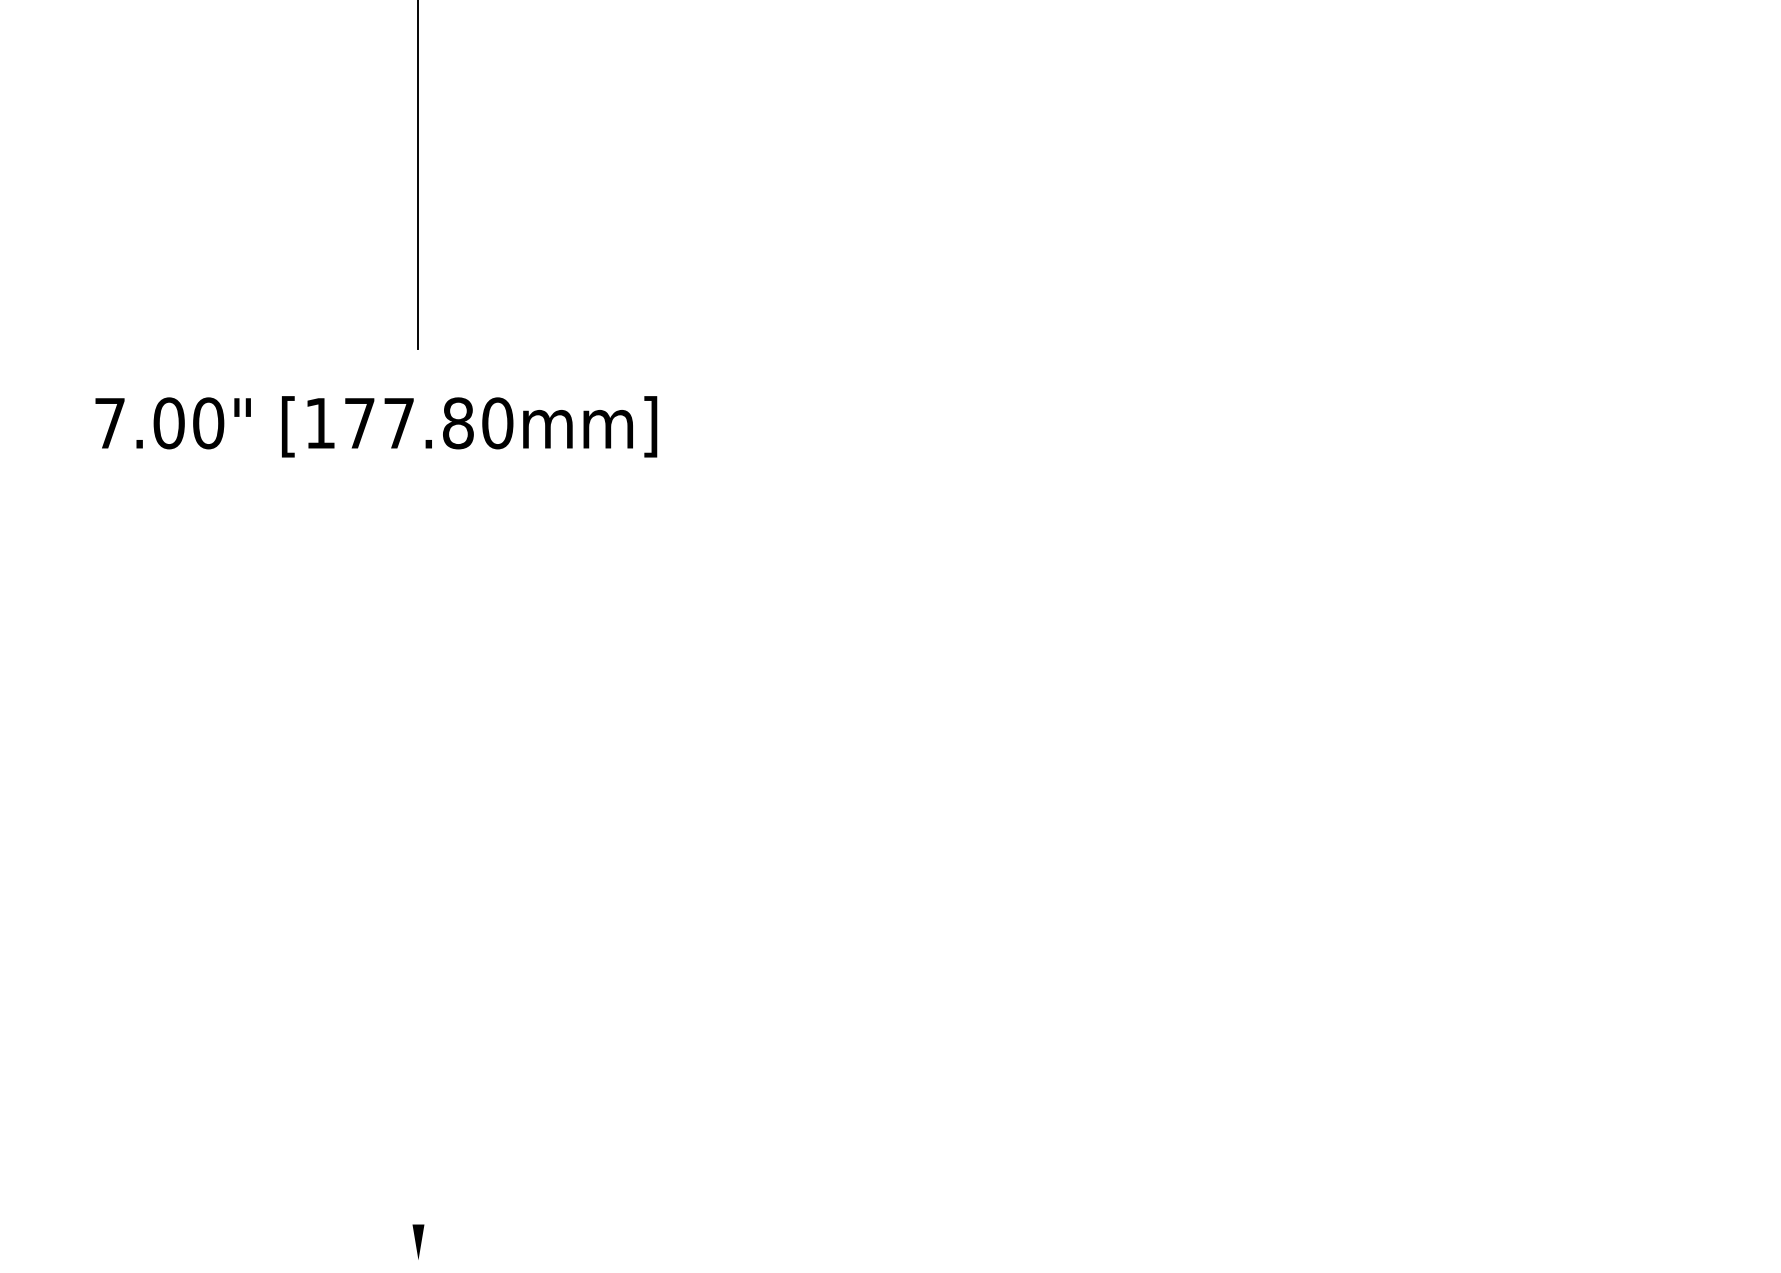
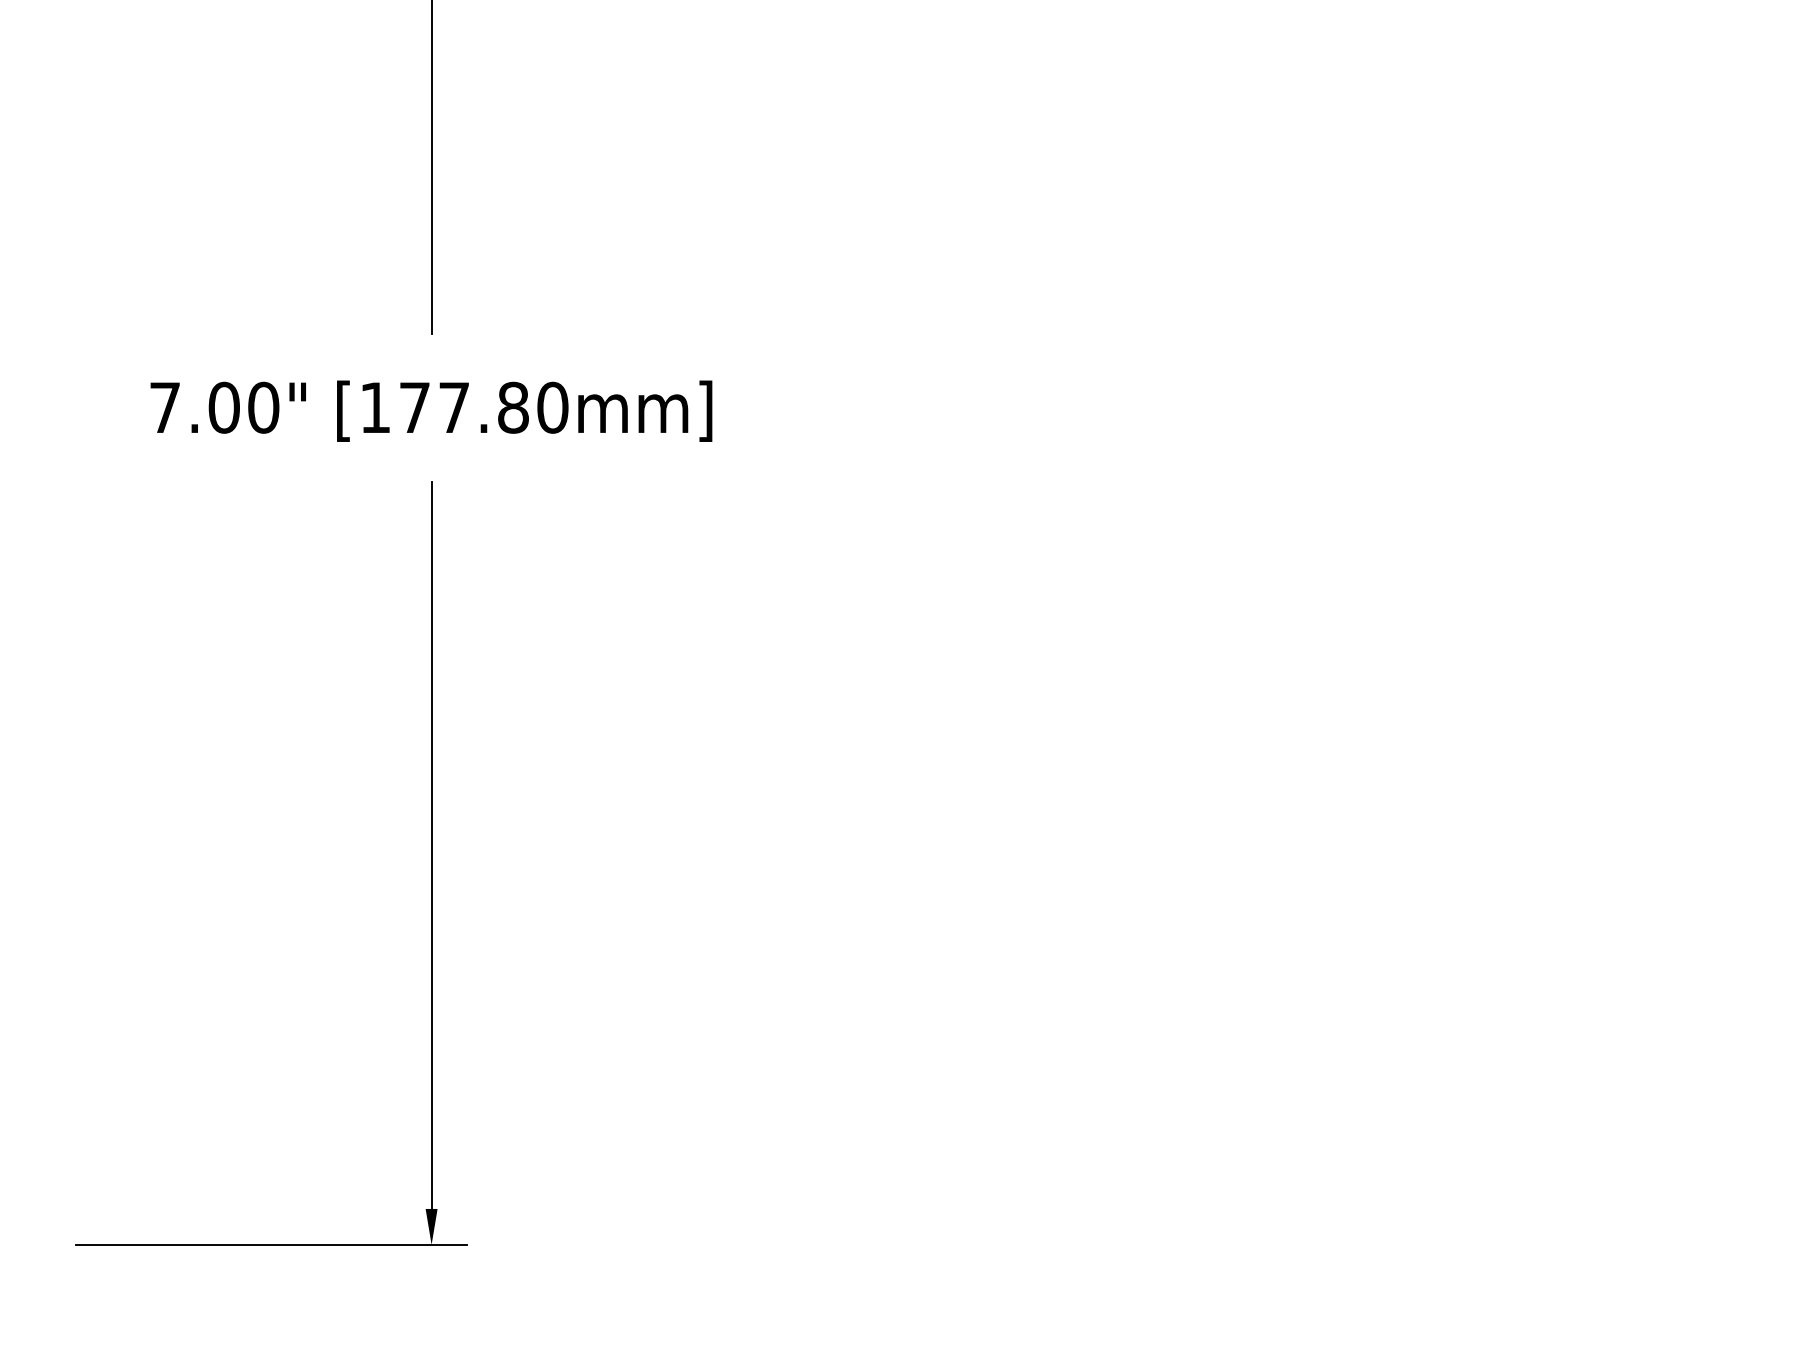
text: (376, 426) -> (431, 410), moved
line: (418, 860) -> (431, 844), added
line: (258, 1260) -> (271, 1244), added

